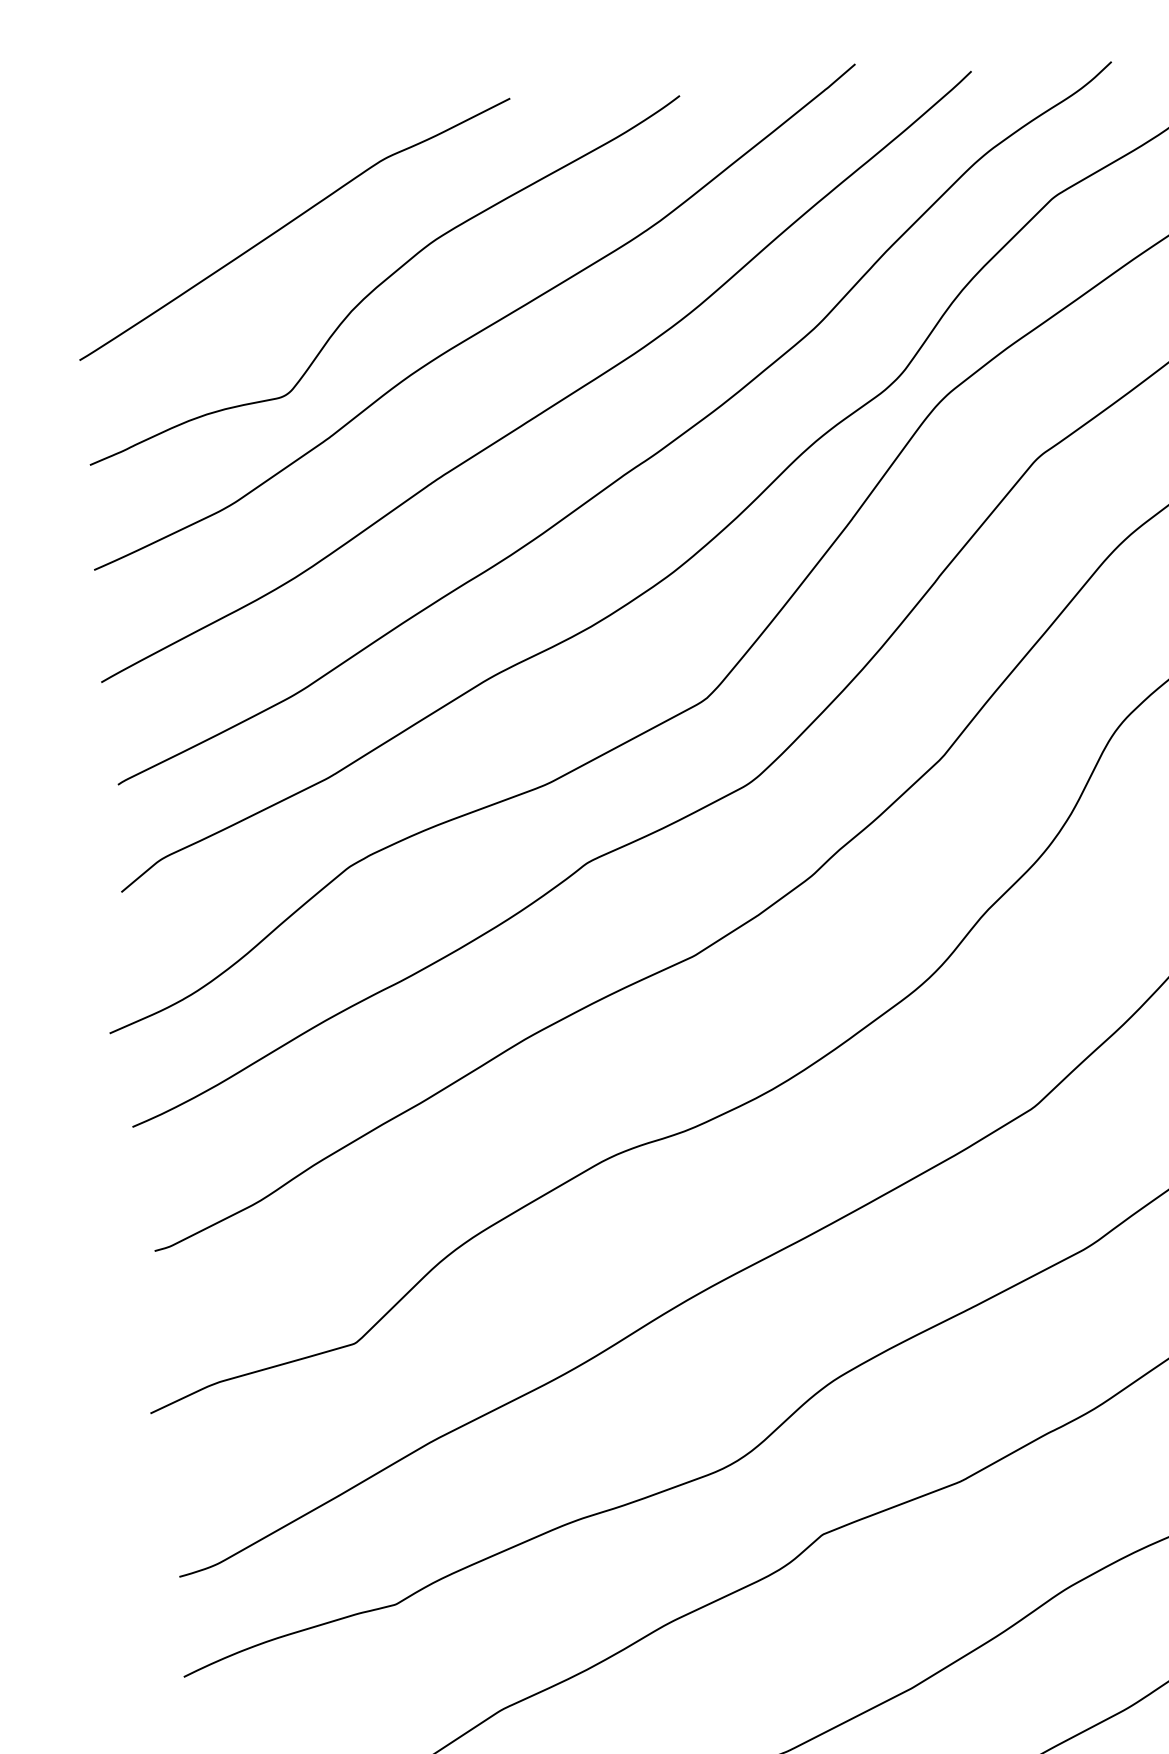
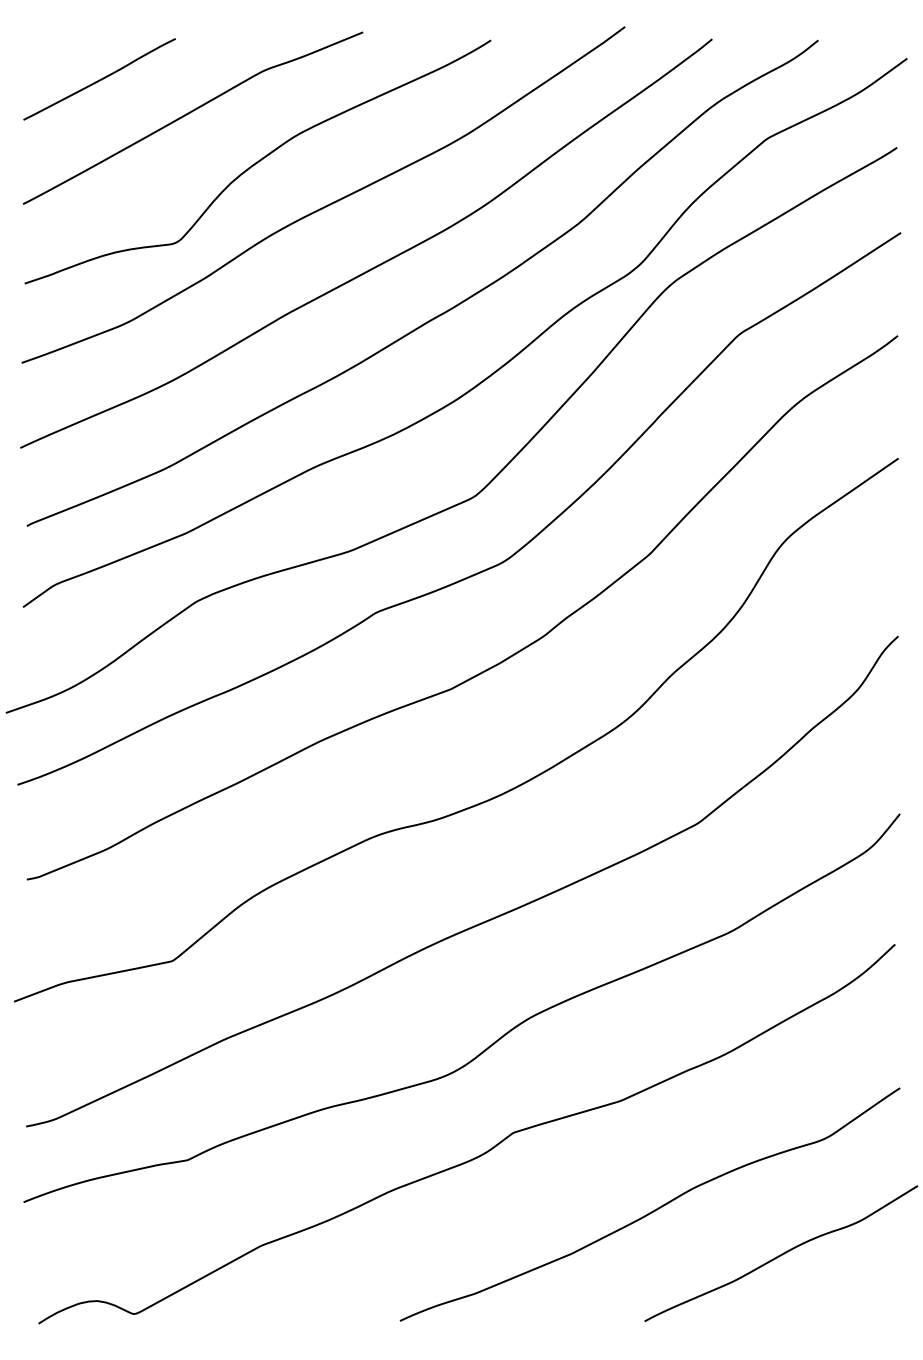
curve: (167, 188) -> (99, 79), added

